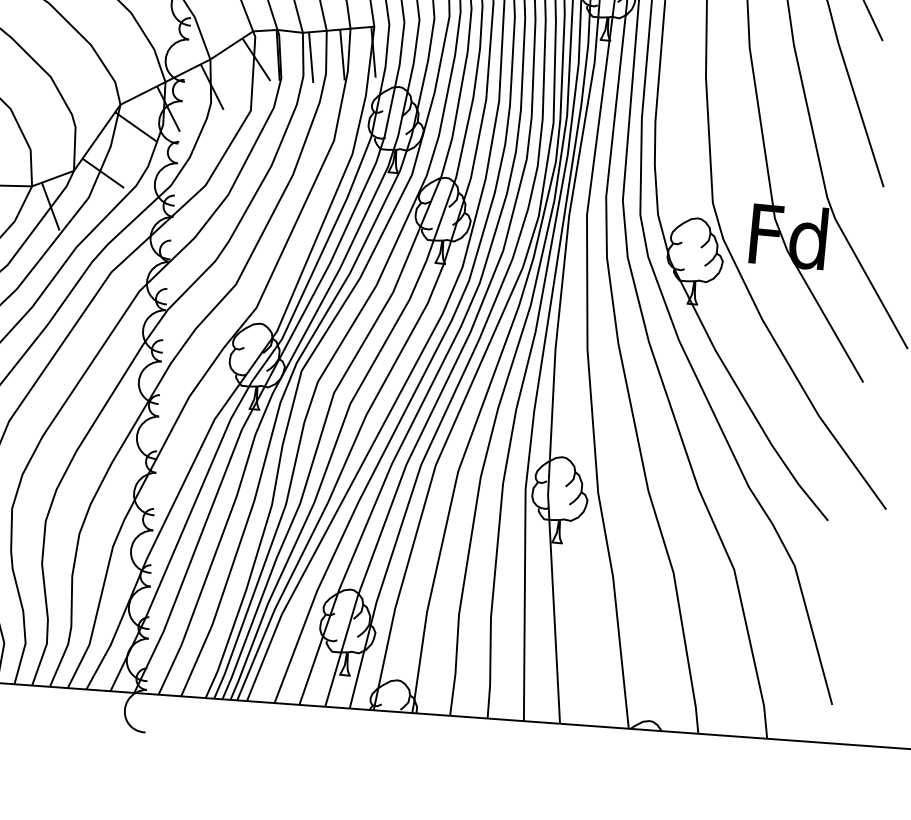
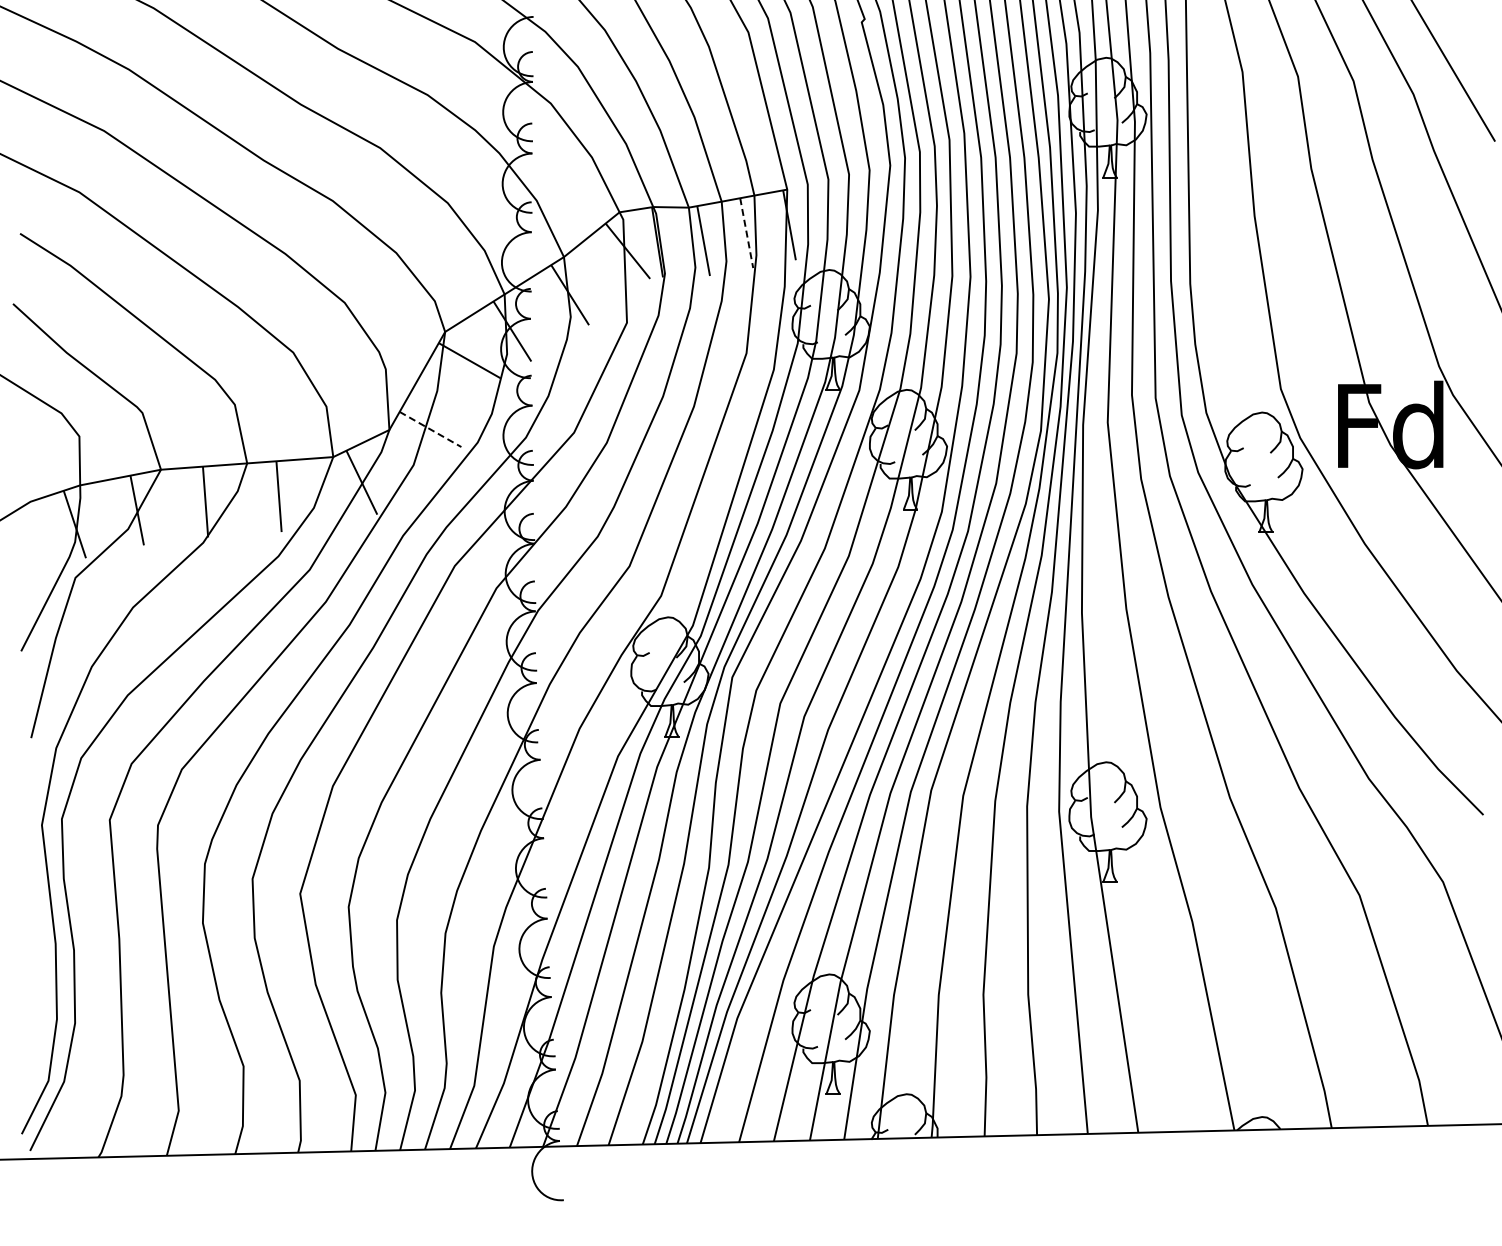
line: (342, 55) -> (746, 233), solid -> dashed
line: (103, 173) -> (430, 429), solid -> dashed

